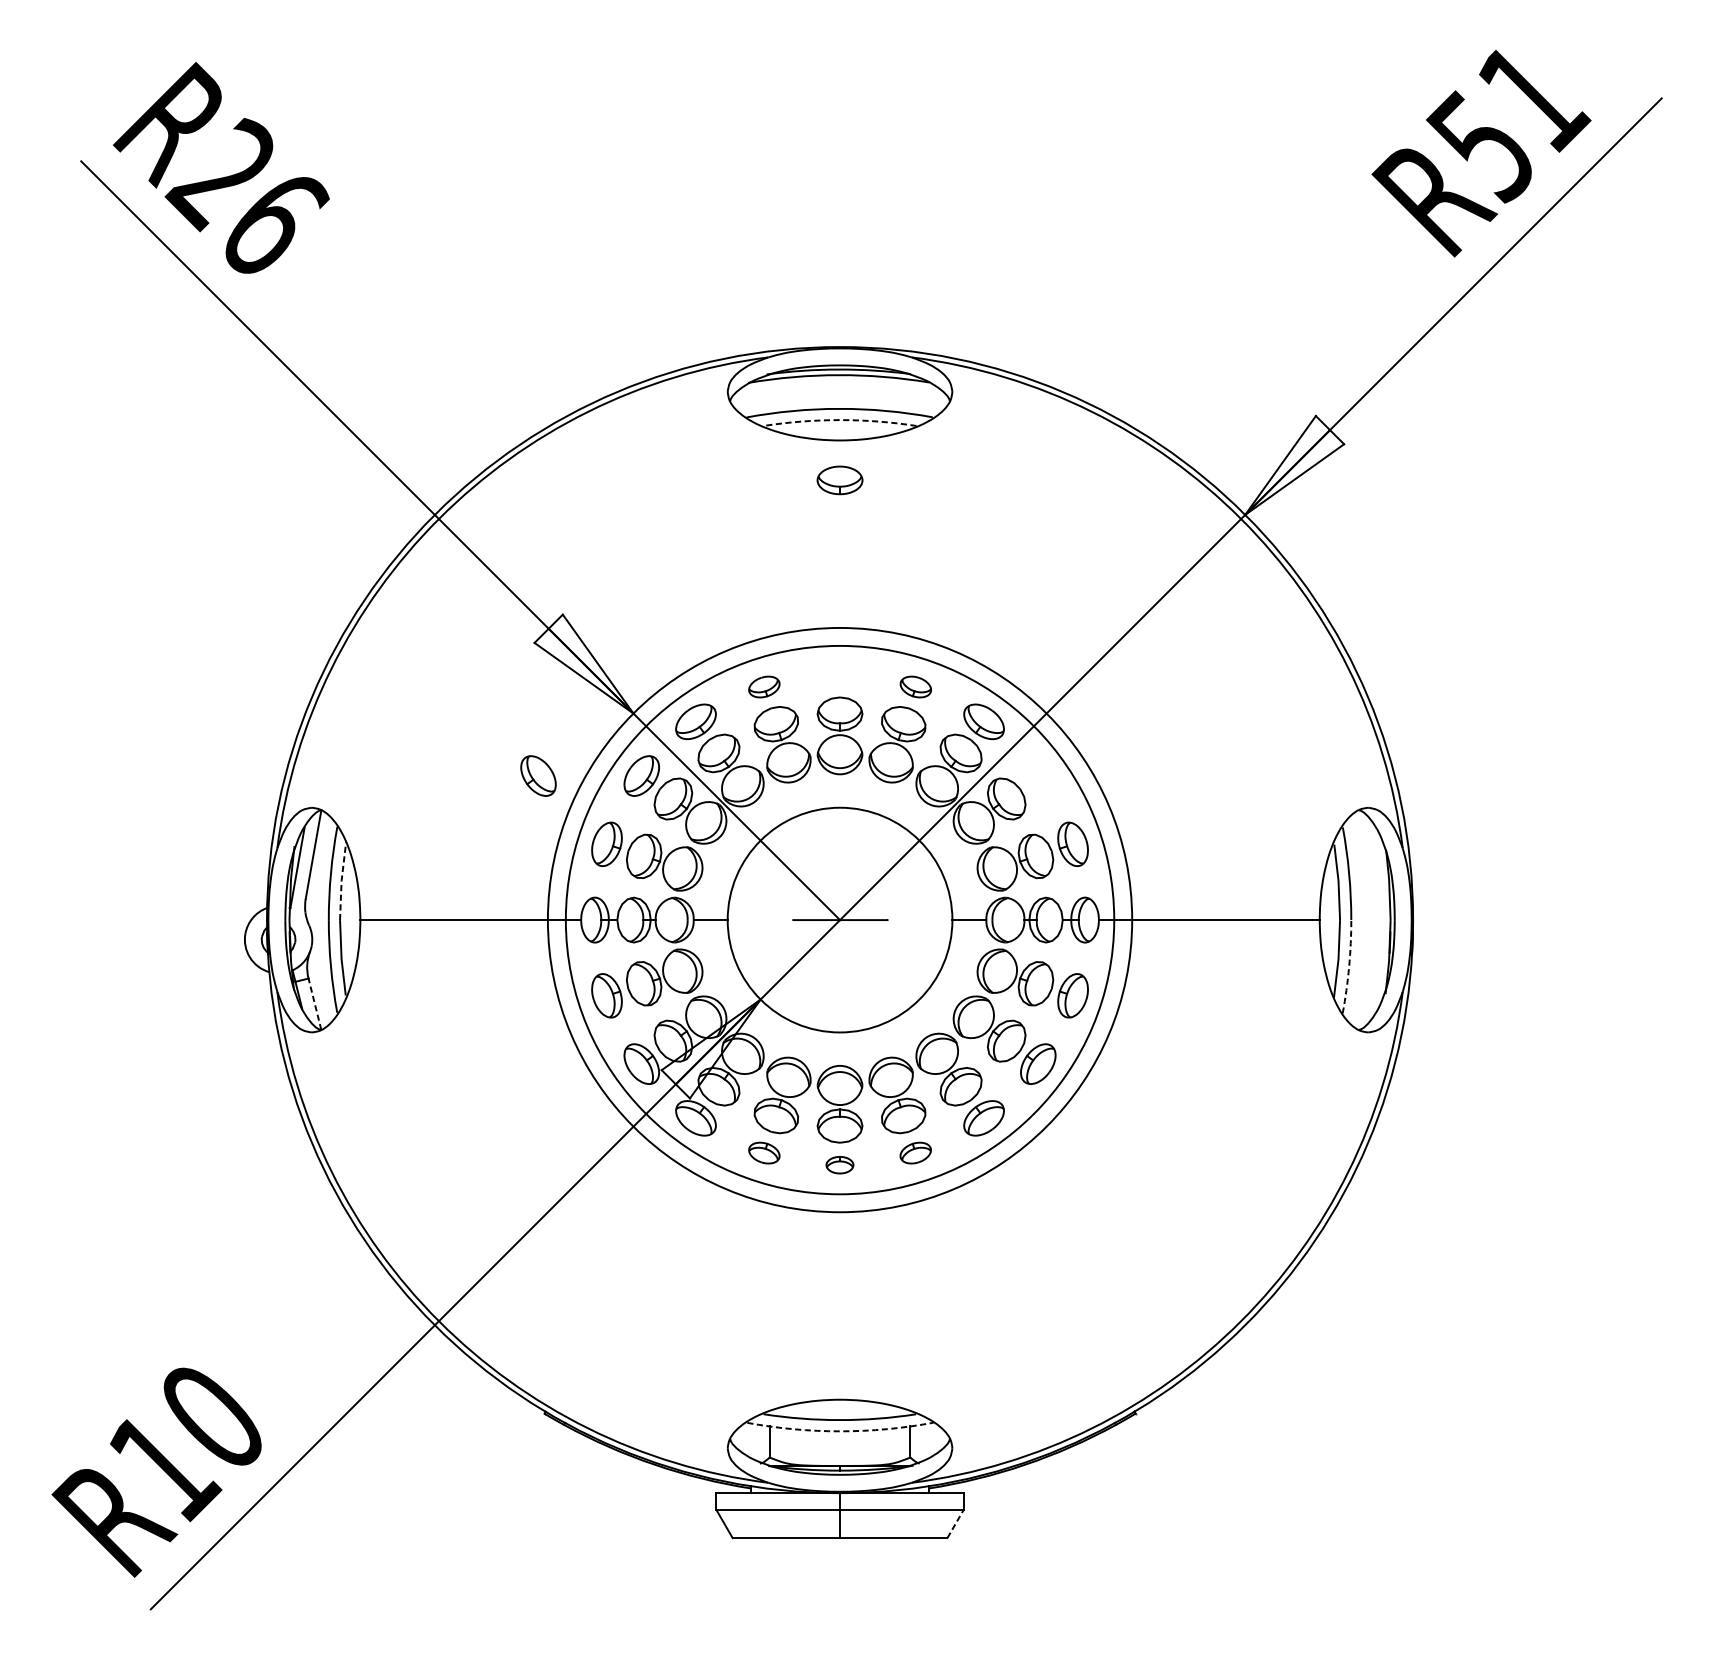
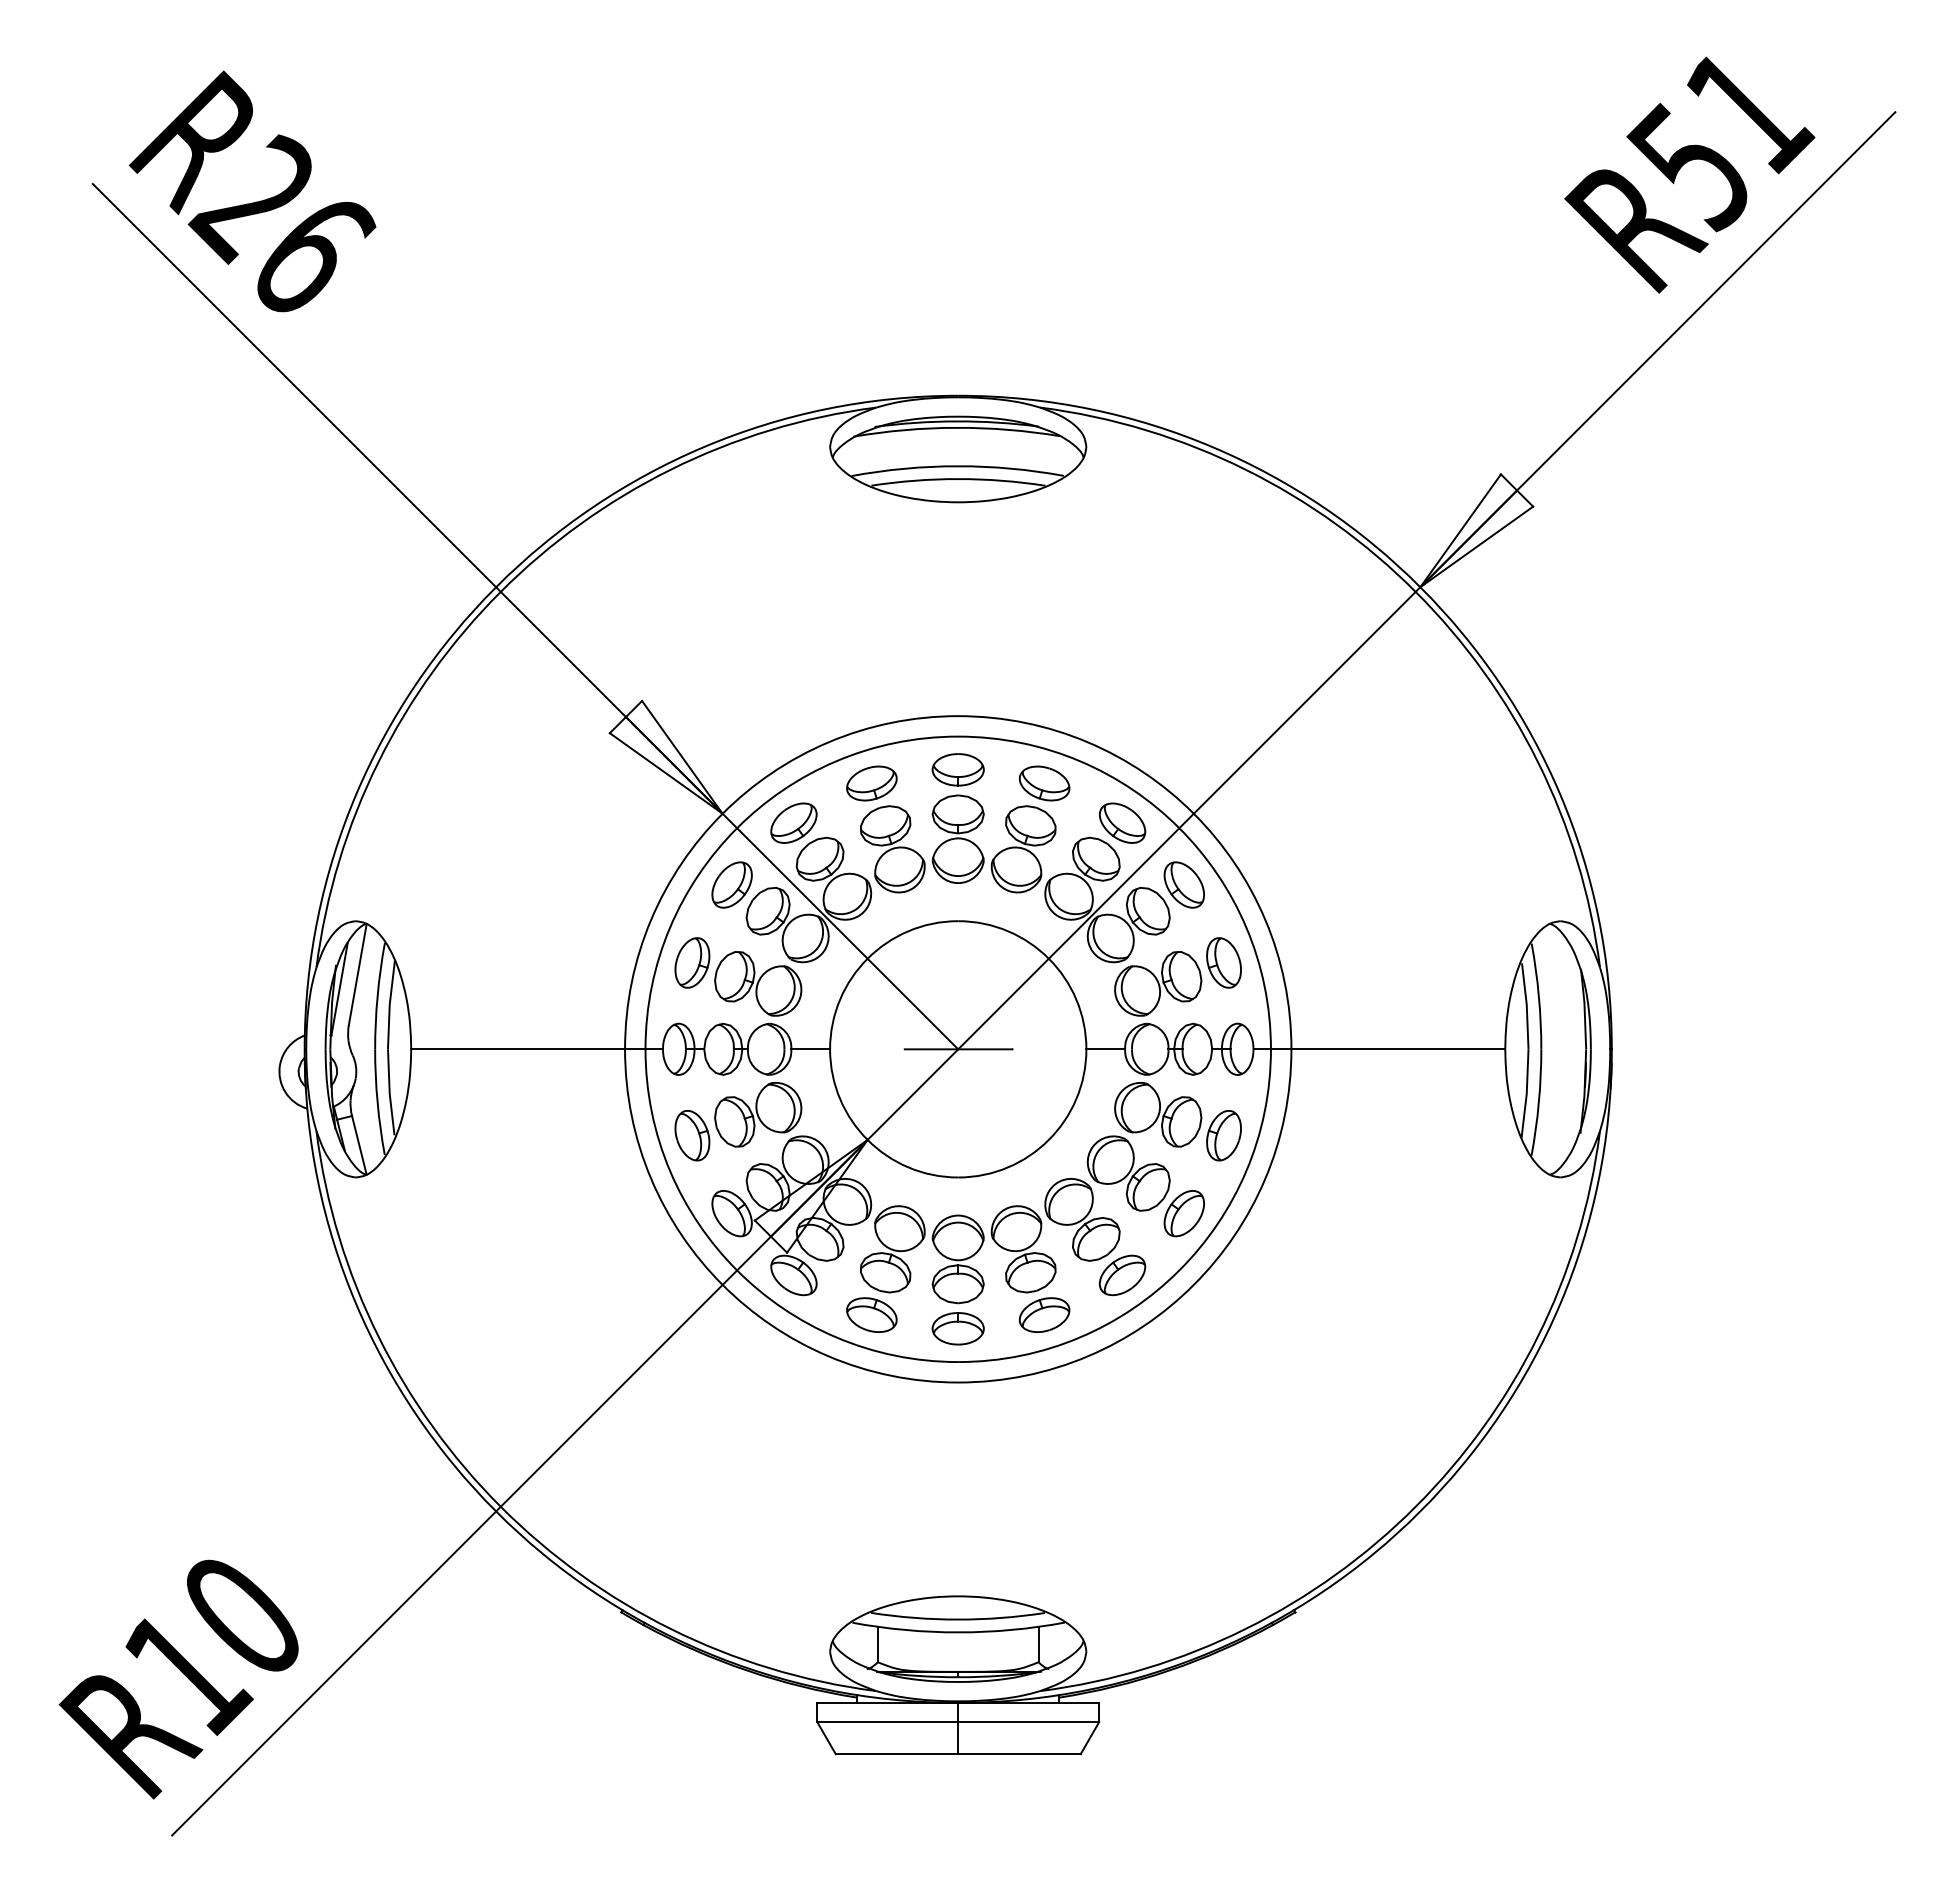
arc: (840, 420) -> (958, 479), dashed -> solid
part: (839, 480) -> (957, 769), moved
part: (763, 687) -> (871, 783), size x1.43
part: (915, 687) -> (1044, 783), size x1.43
part: (537, 775) -> (1183, 884), moved
line: (341, 880) -> (389, 1004), dashed -> solid
arc: (1348, 966) -> (1538, 1102), dashed -> solid
line: (315, 1003) -> (359, 1144), dashed -> solid
part: (763, 1152) -> (871, 1314), size x1.43
part: (915, 1152) -> (1044, 1314), size x1.43
part: (839, 1164) -> (957, 1328), size x1.67
arc: (840, 1431) -> (958, 1632), dashed -> solid
line: (956, 1523) -> (1090, 1737), dashed -> solid

